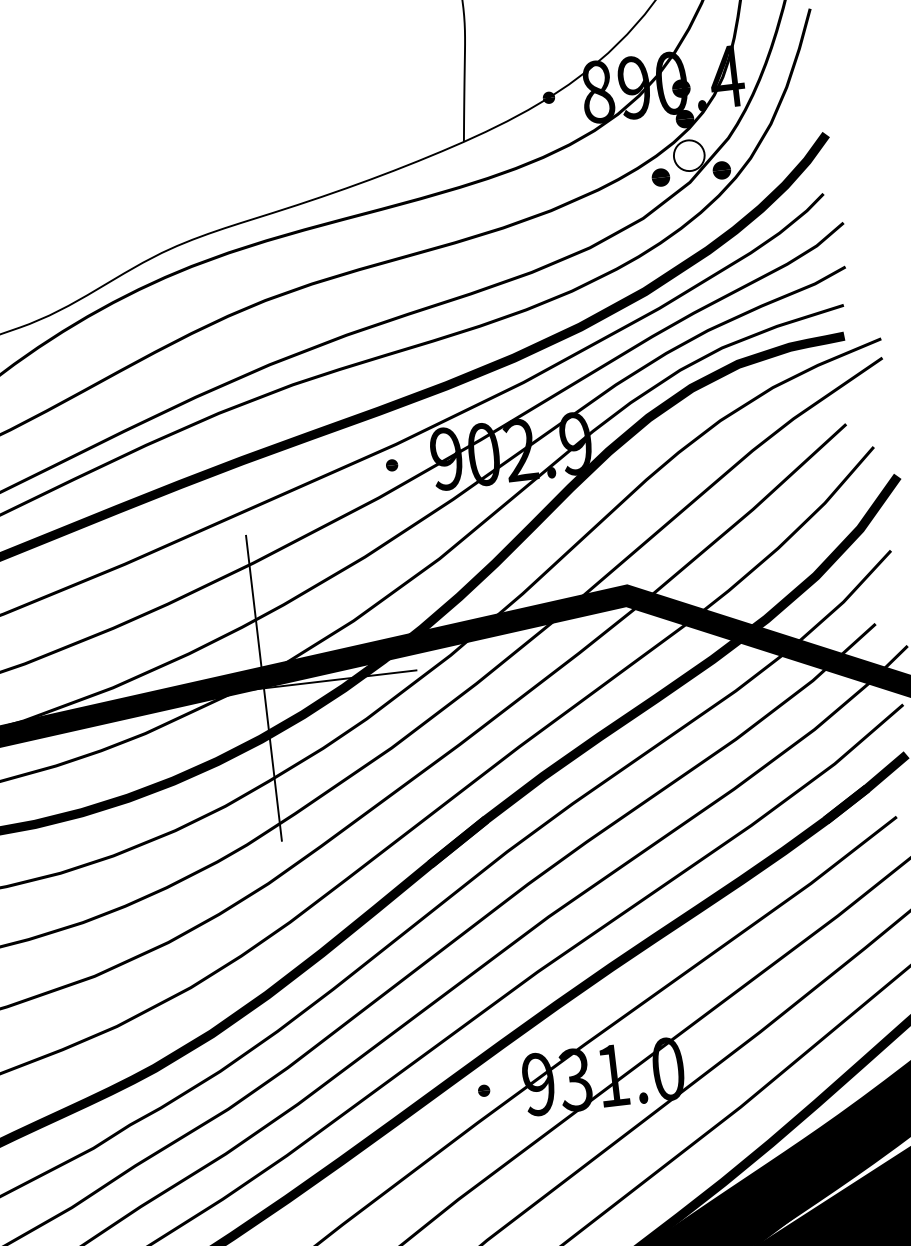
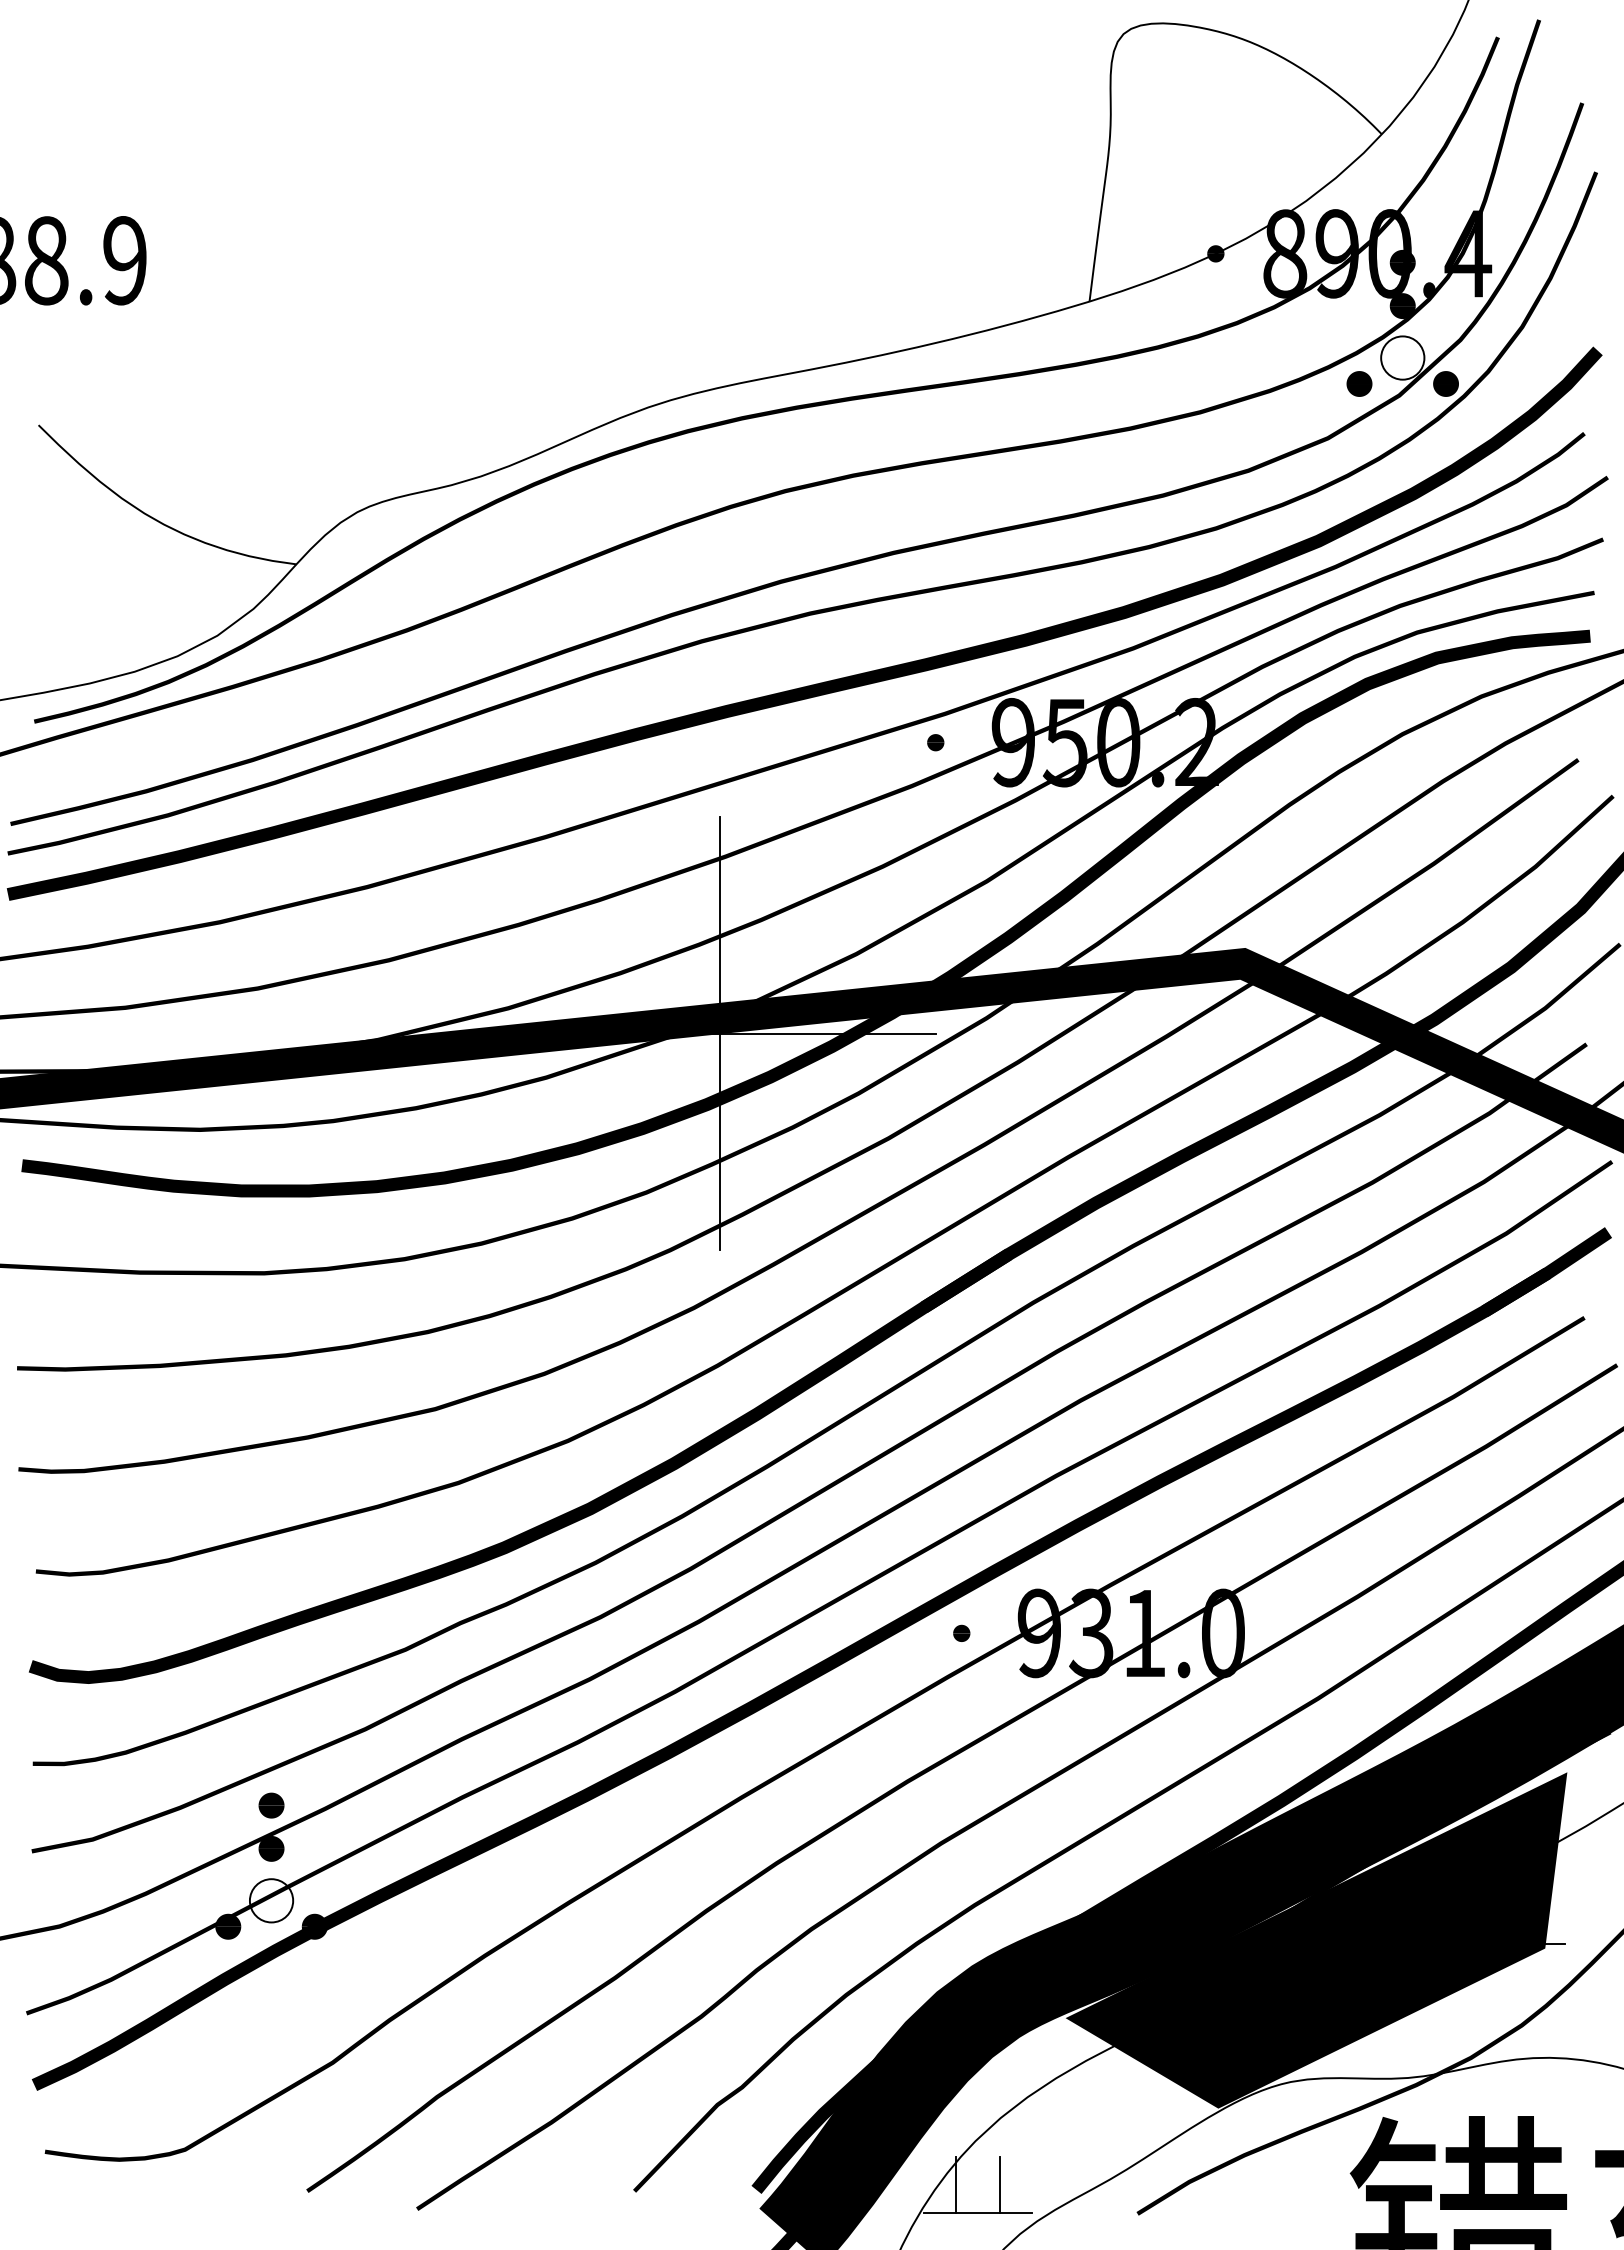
text: (529, 449) -> (1130, 742), 902.9 -> 950.2

